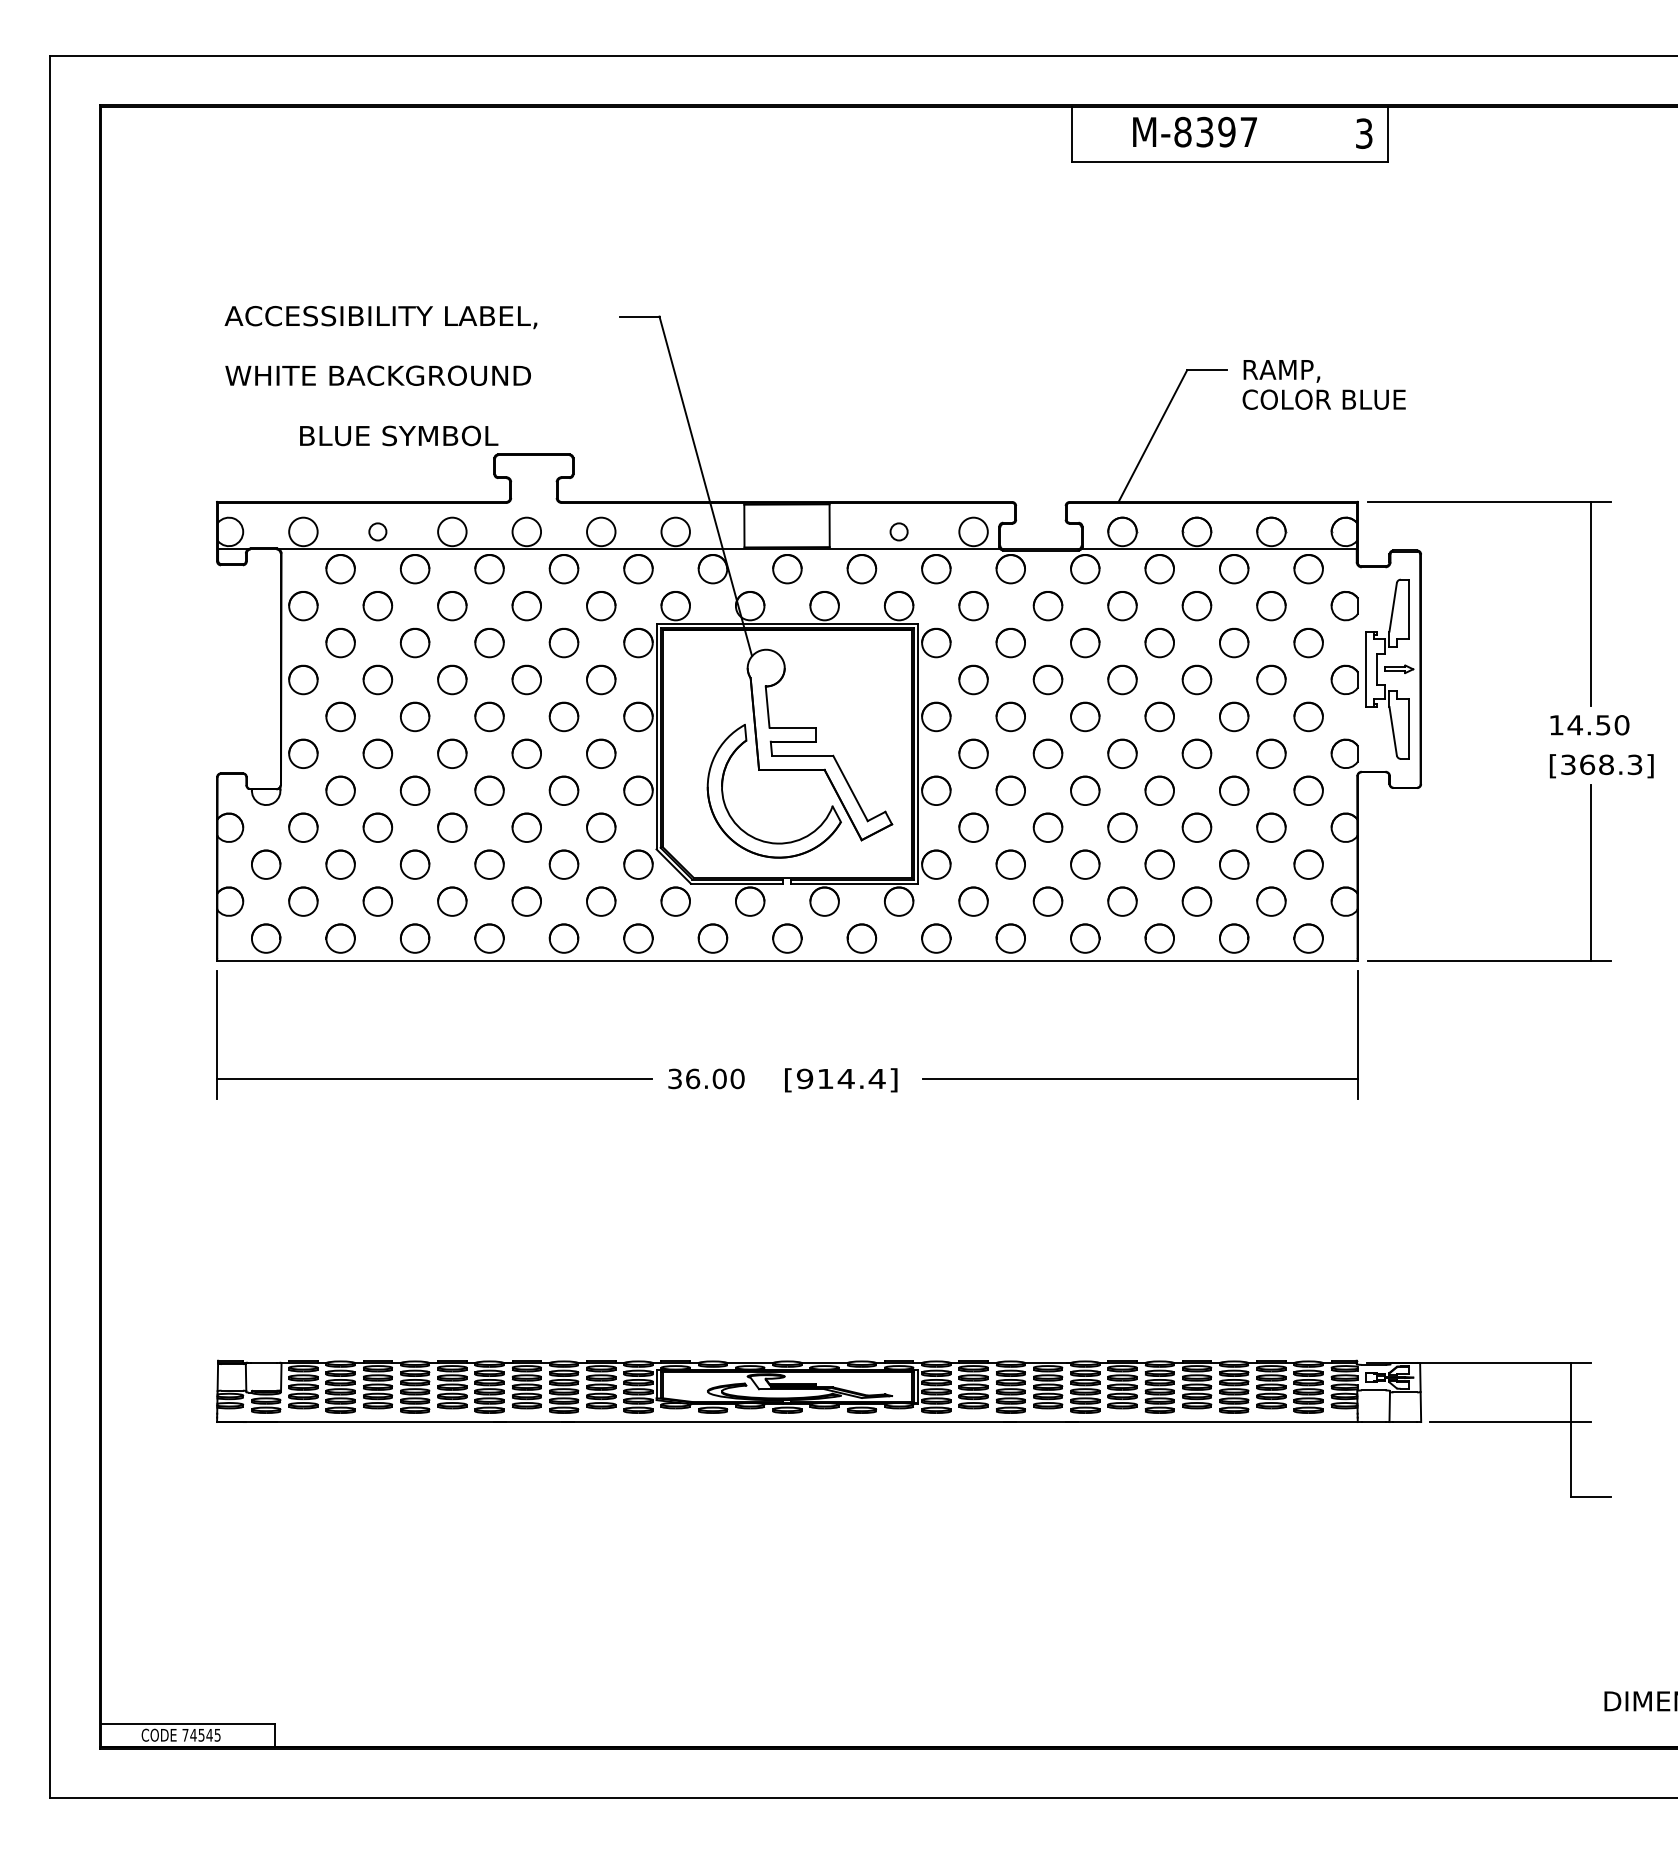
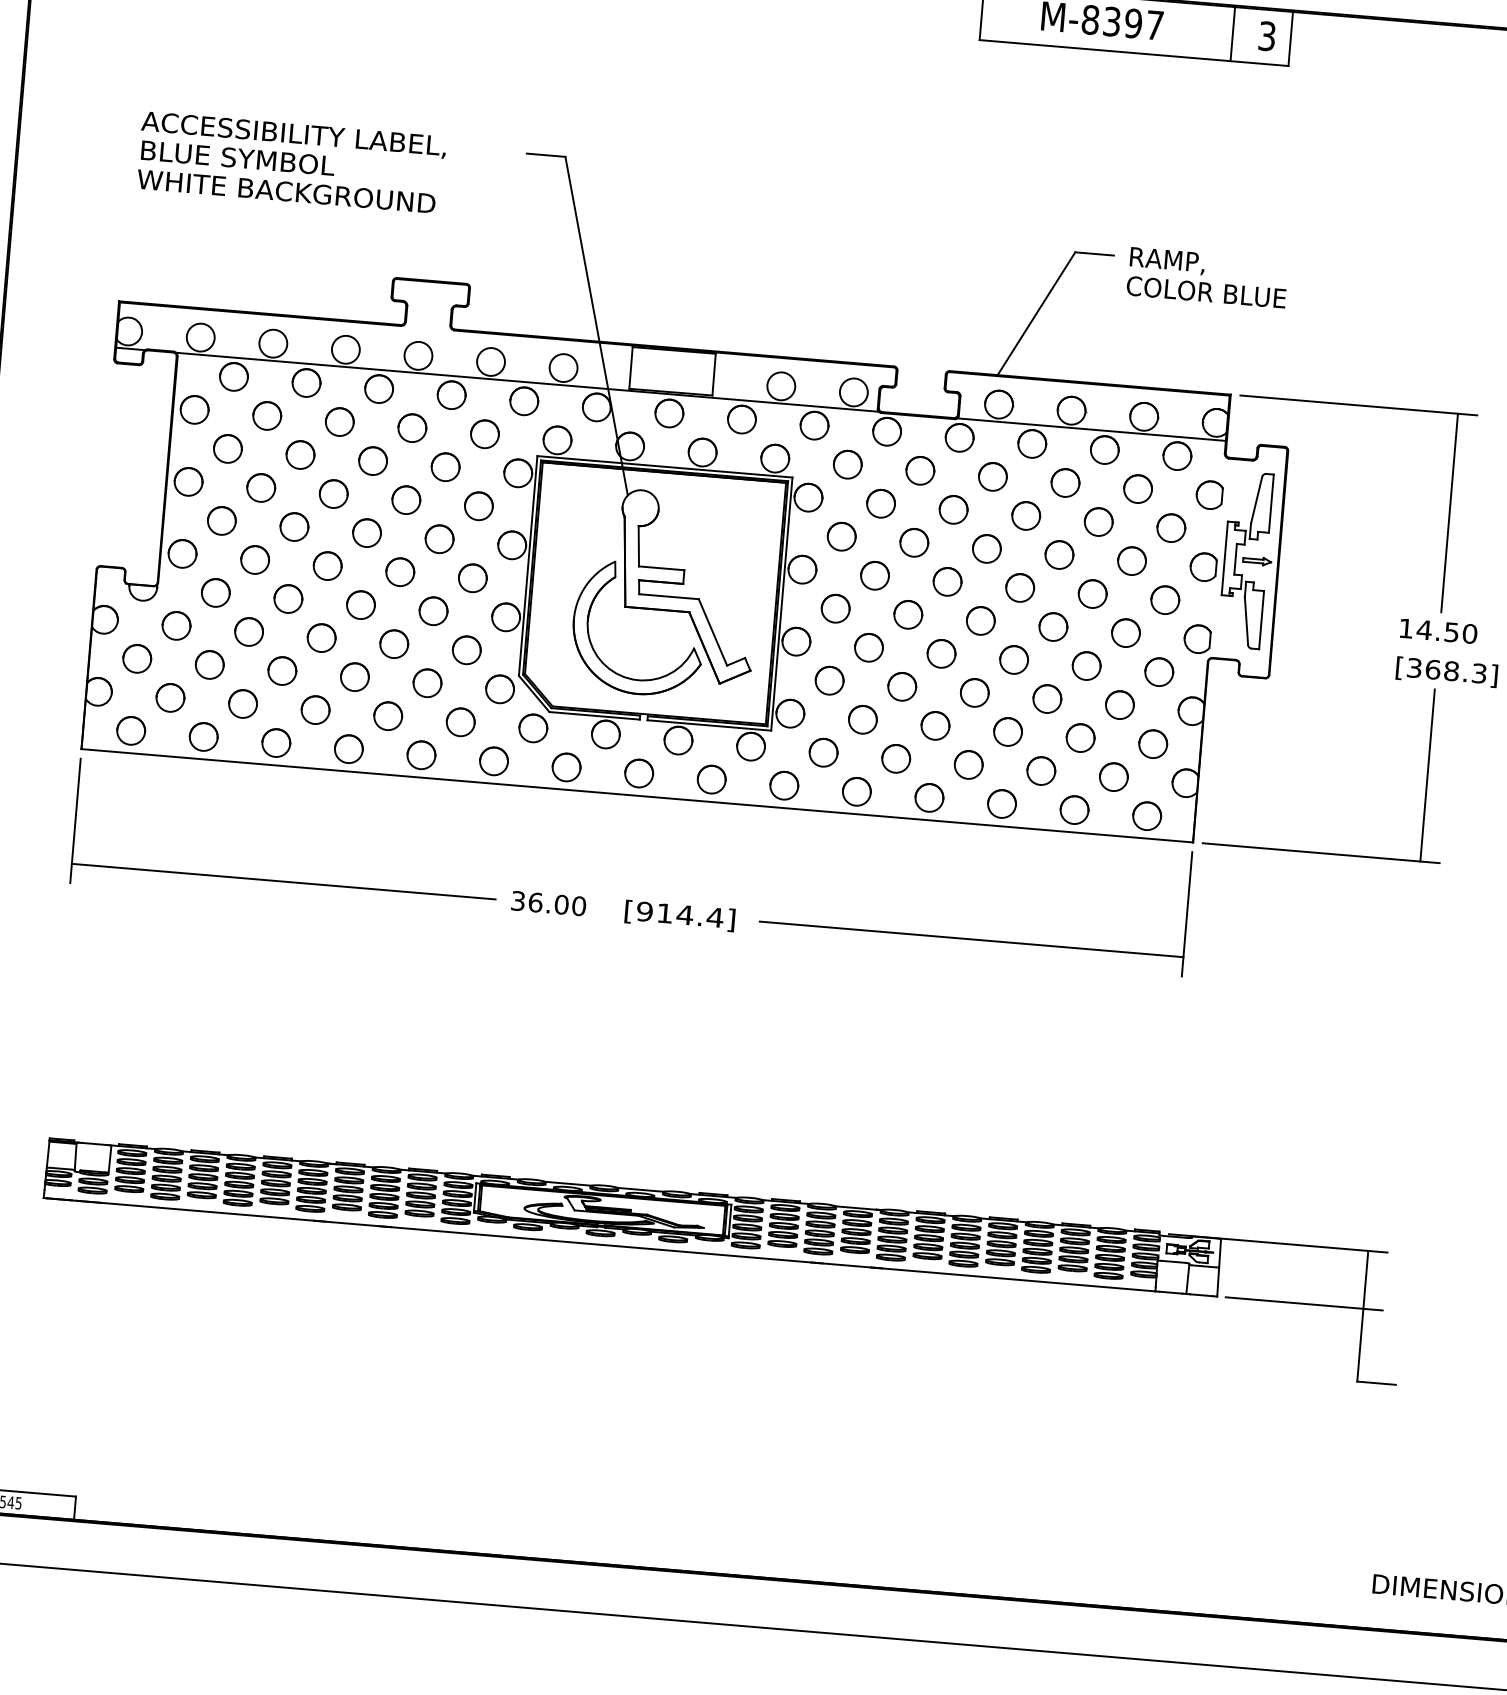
line: (1329, 134) -> (1233, 34), added
text: (399, 435) -> (238, 157), moved
circle: (377, 531) -> (272, 343), size x1.67
circle: (898, 531) -> (780, 385), size x1.67

